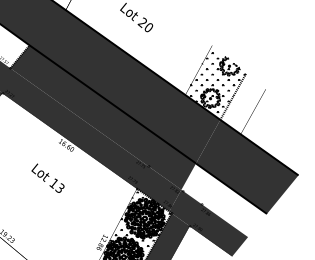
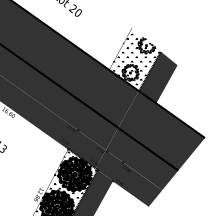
fill: (242, 103) -> (157, 77), added
fill: (224, 200) -> (142, 159), added

